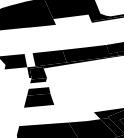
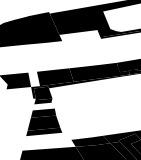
fill: (39, 108) -> (44, 131), added
fill: (82, 116) -> (90, 140), added

